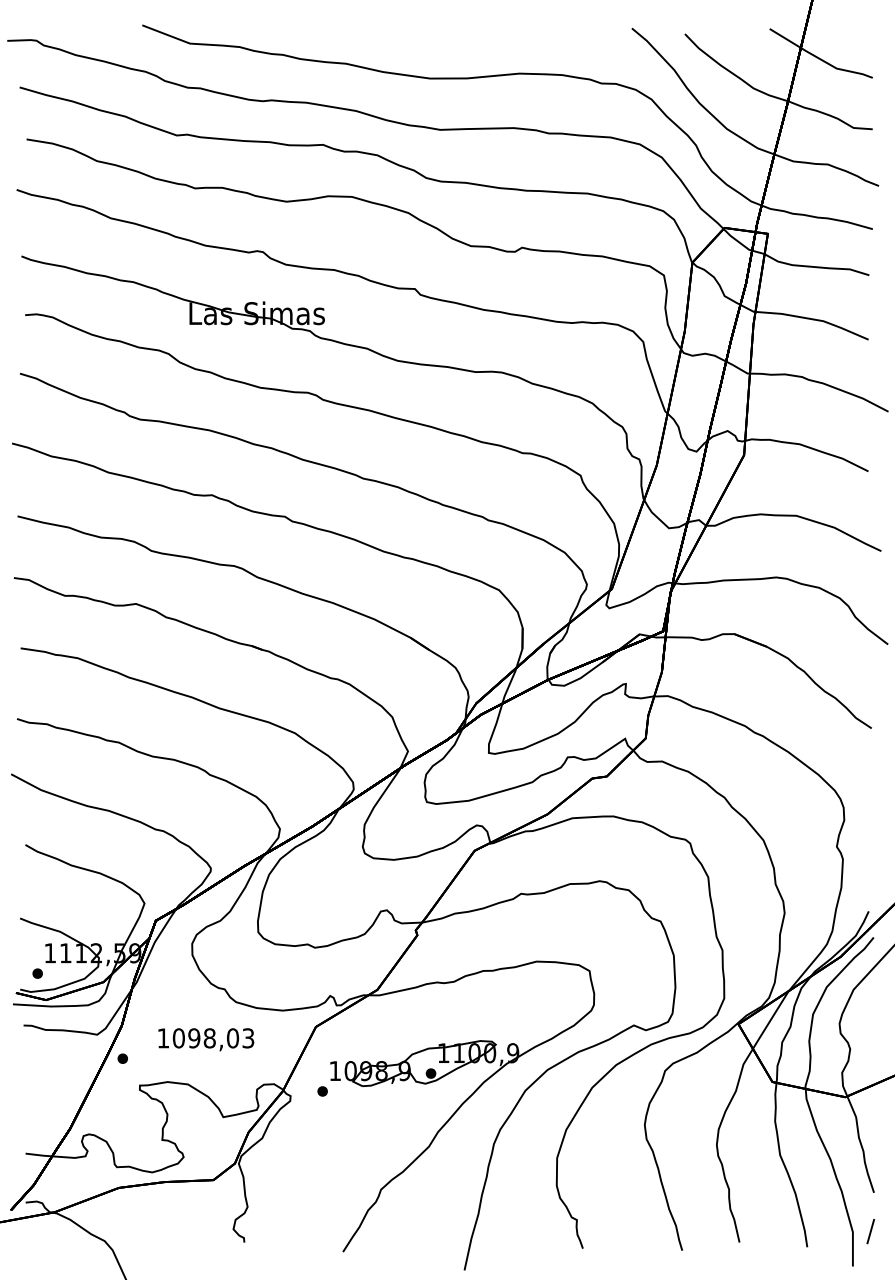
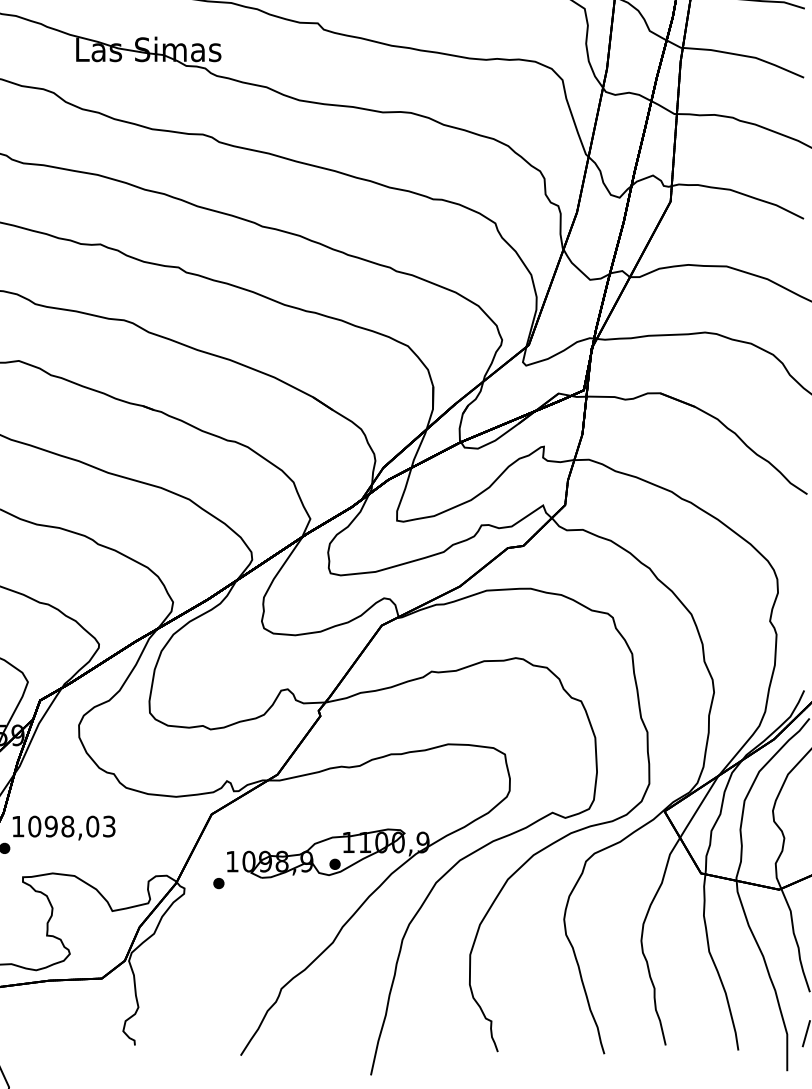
text: (206, 1039) -> (64, 827), moved

